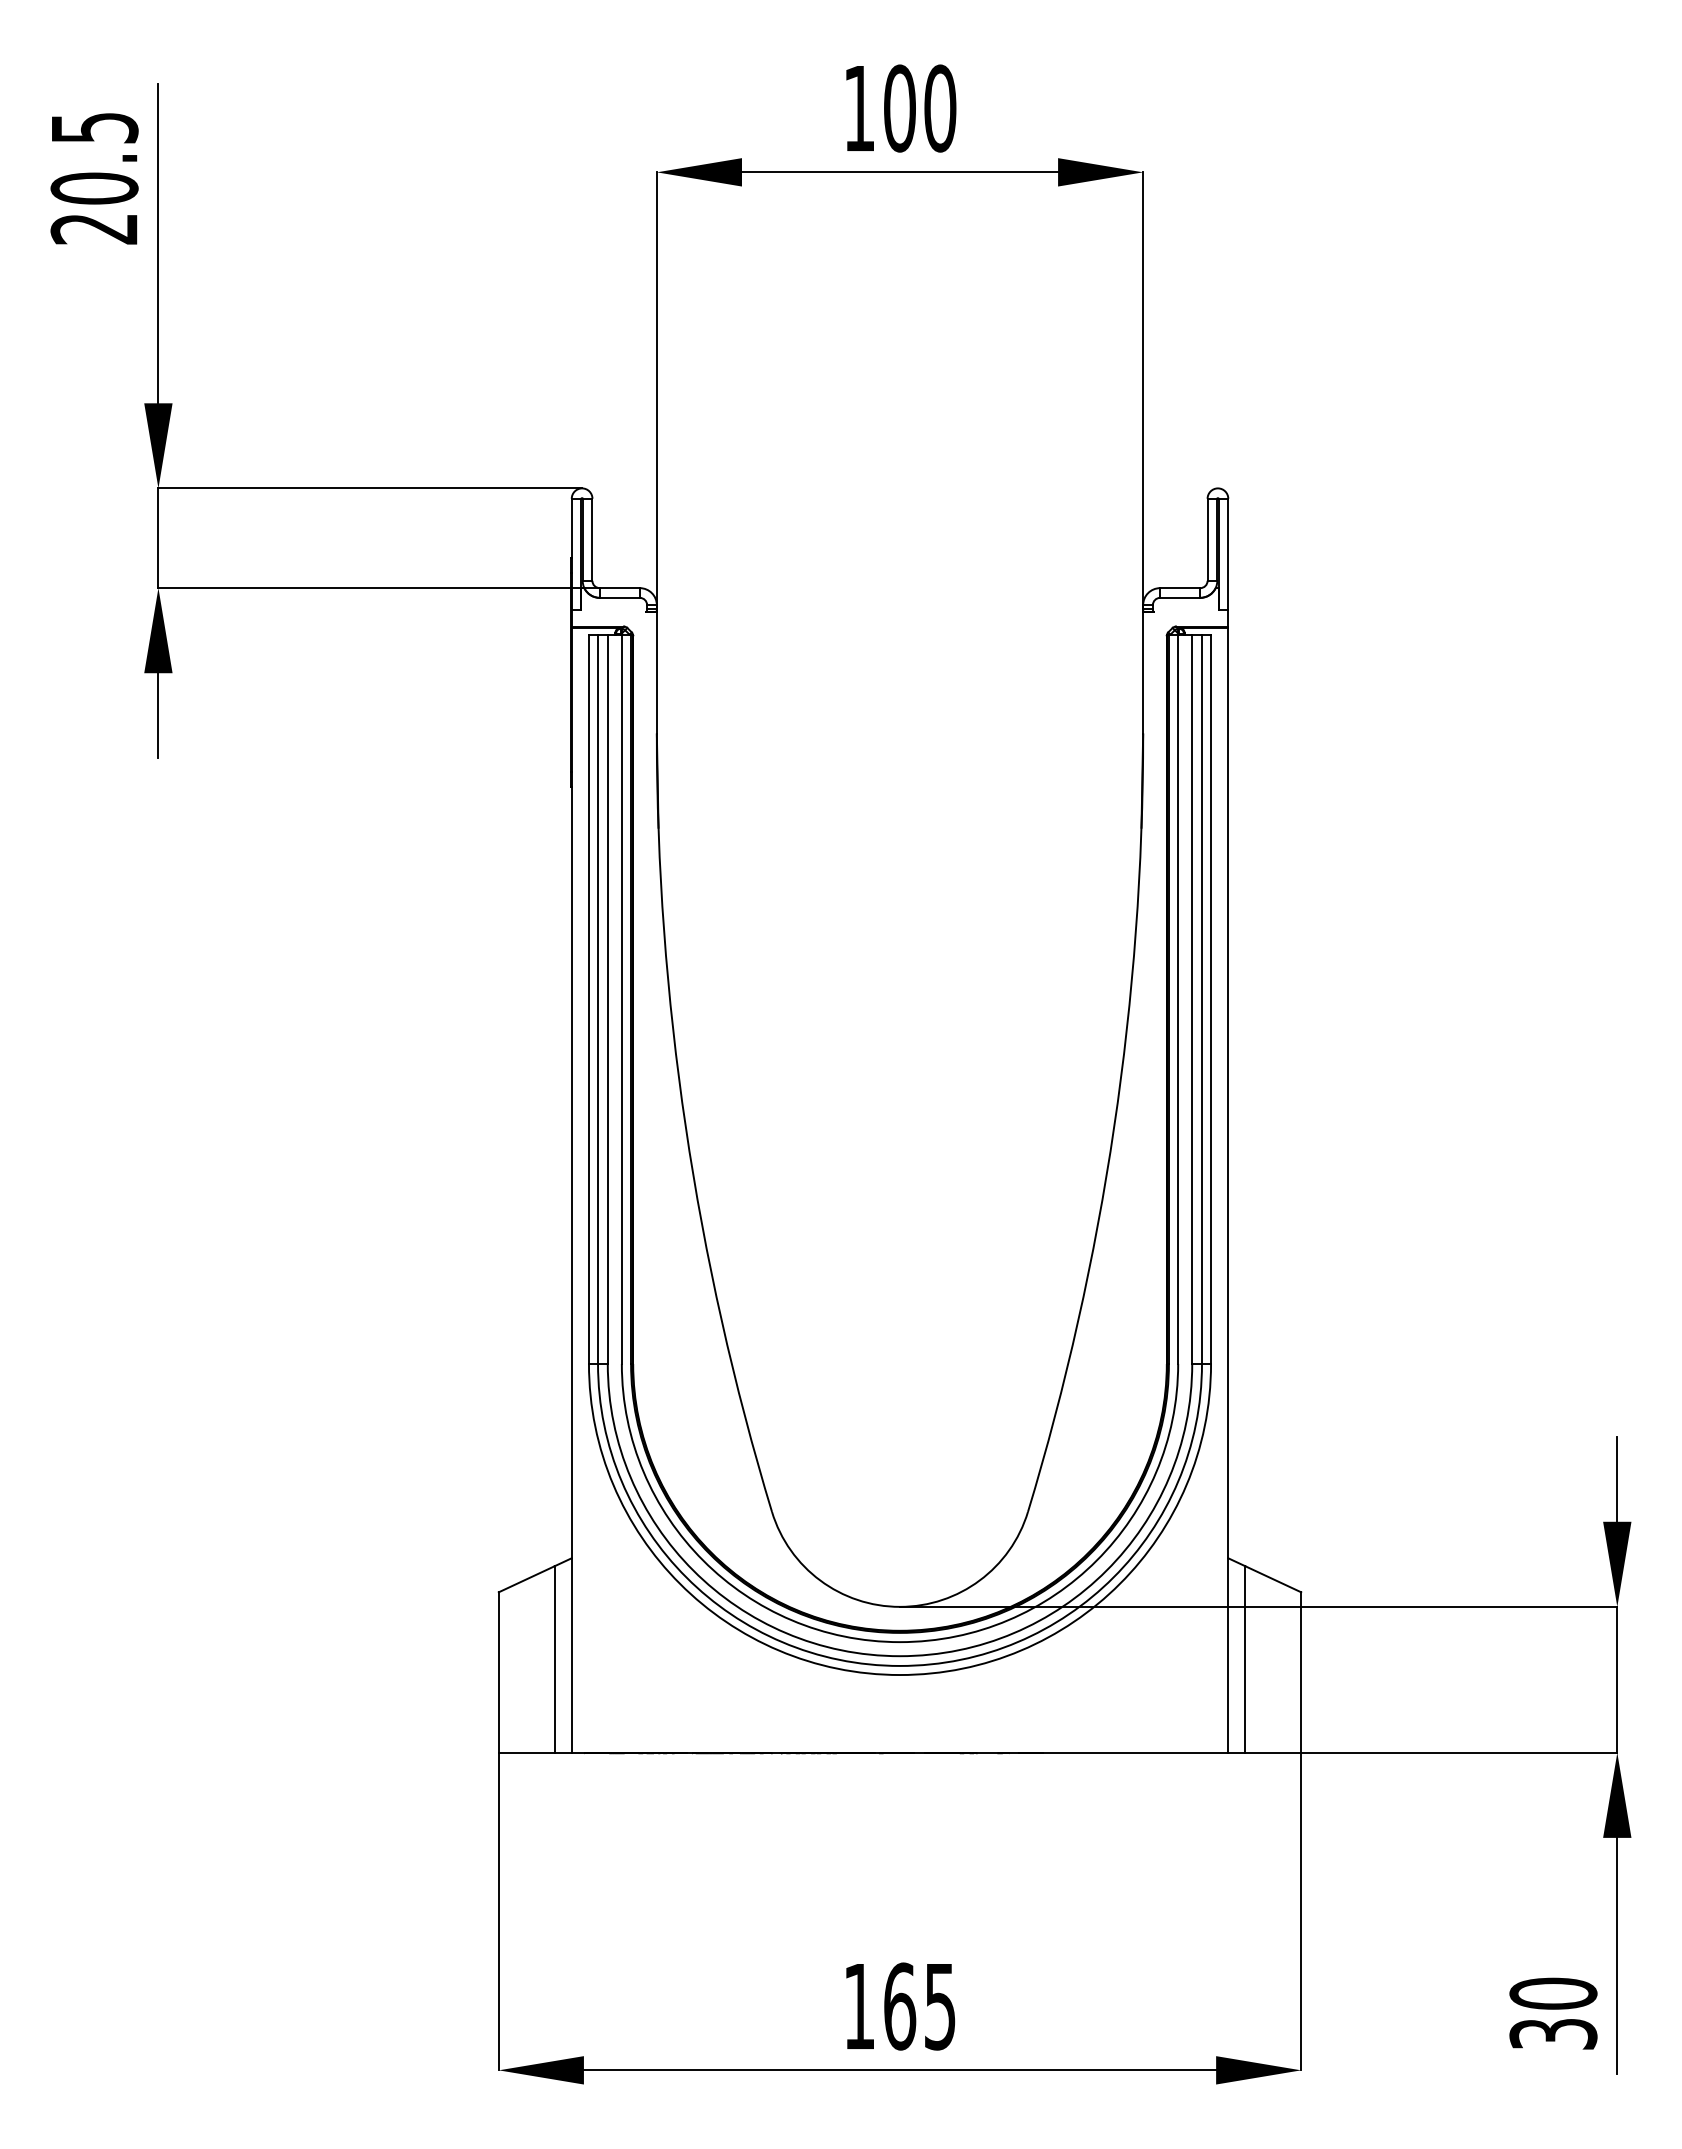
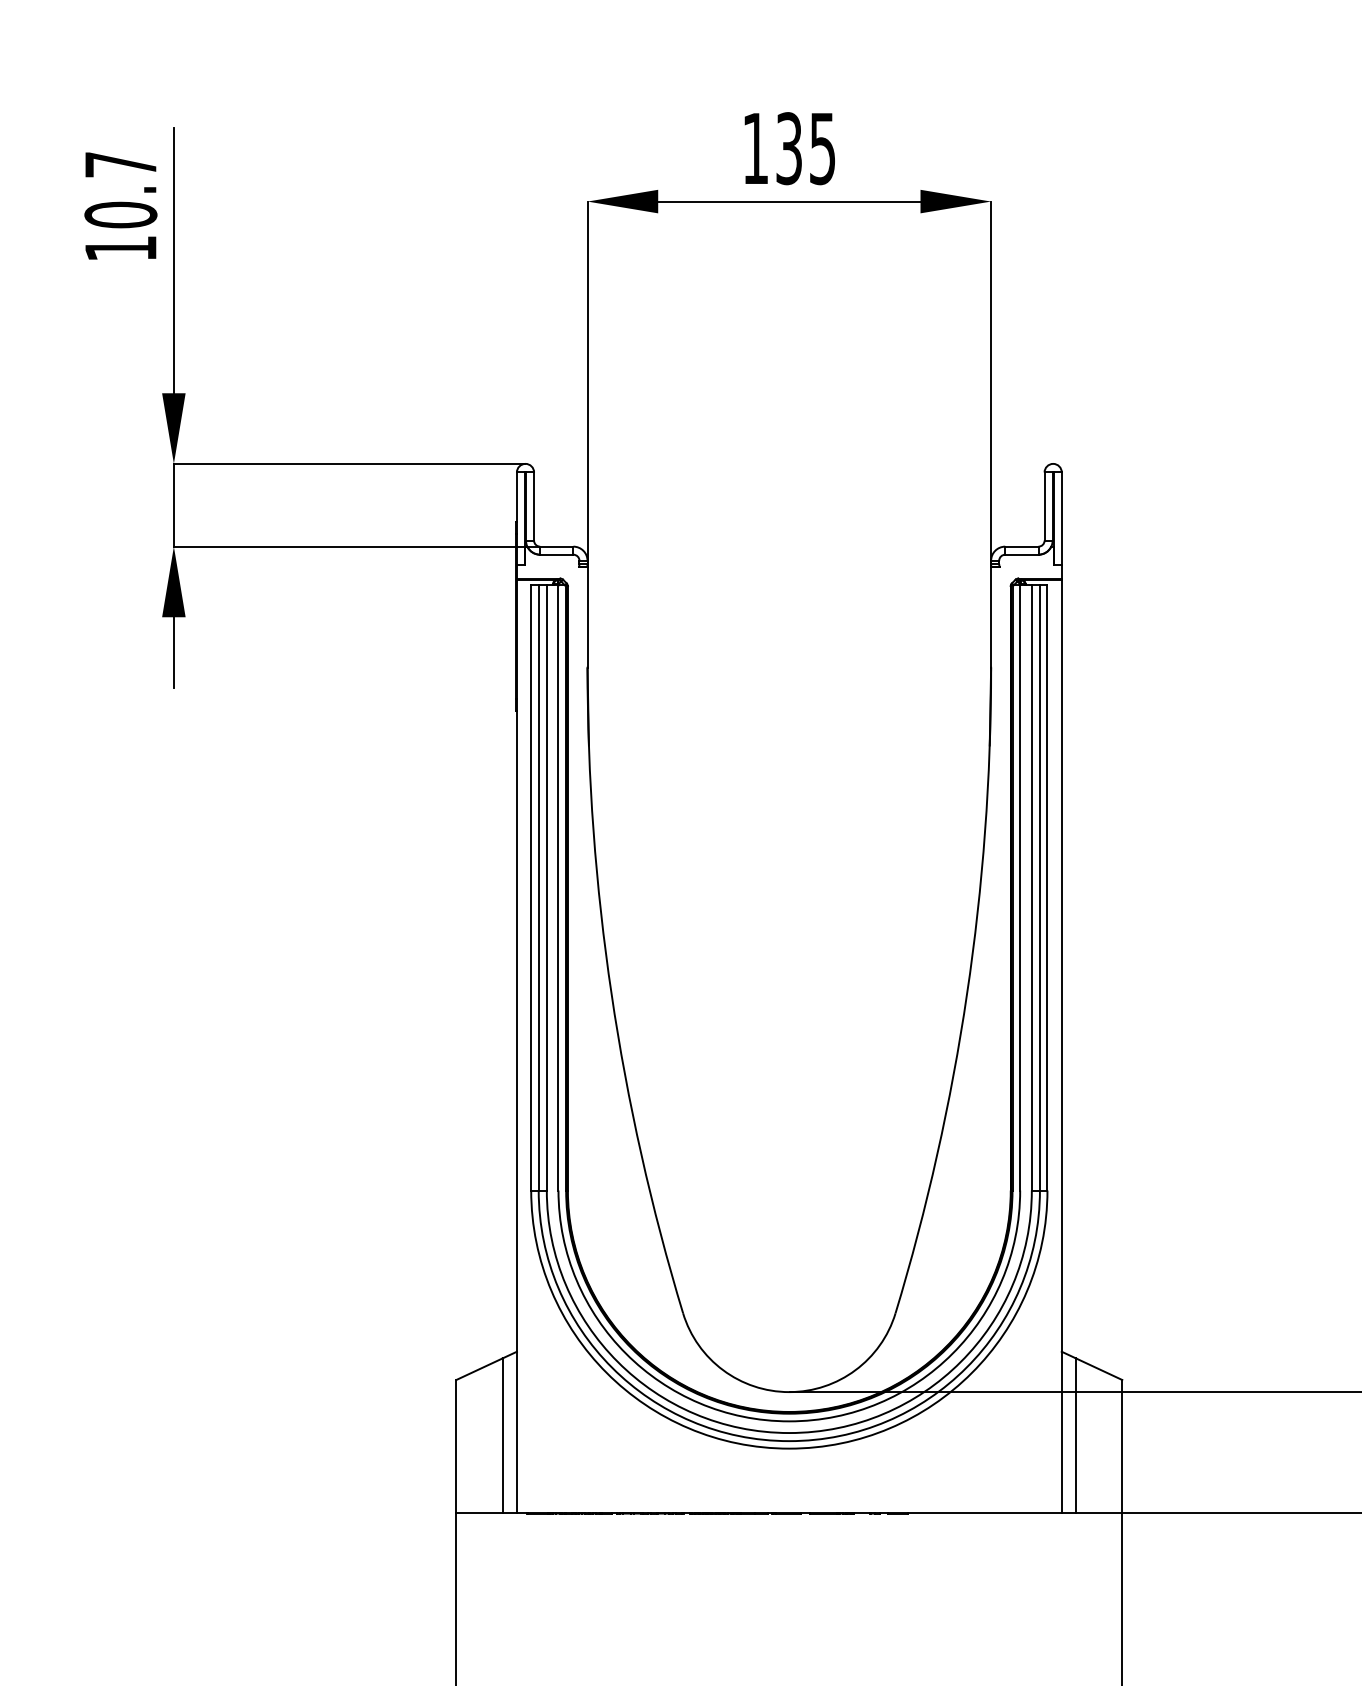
text: (920, 108) -> (806, 148), 100 -> 135
text: (94, 178) -> (120, 206), 20.5 -> 10.7

